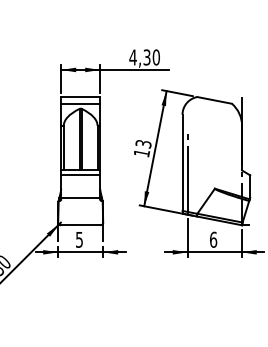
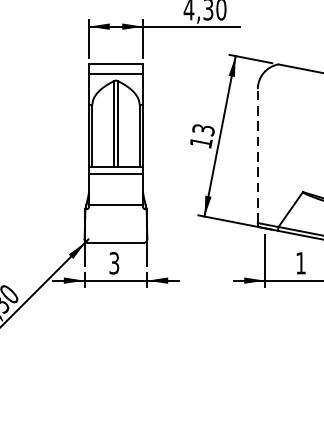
line: (182, 162) -> (257, 155), solid -> dashed
line: (187, 174) -> (264, 172), removed
text: (79, 238) -> (114, 261), 5 -> 3
text: (213, 239) -> (300, 262), 6 -> 1

